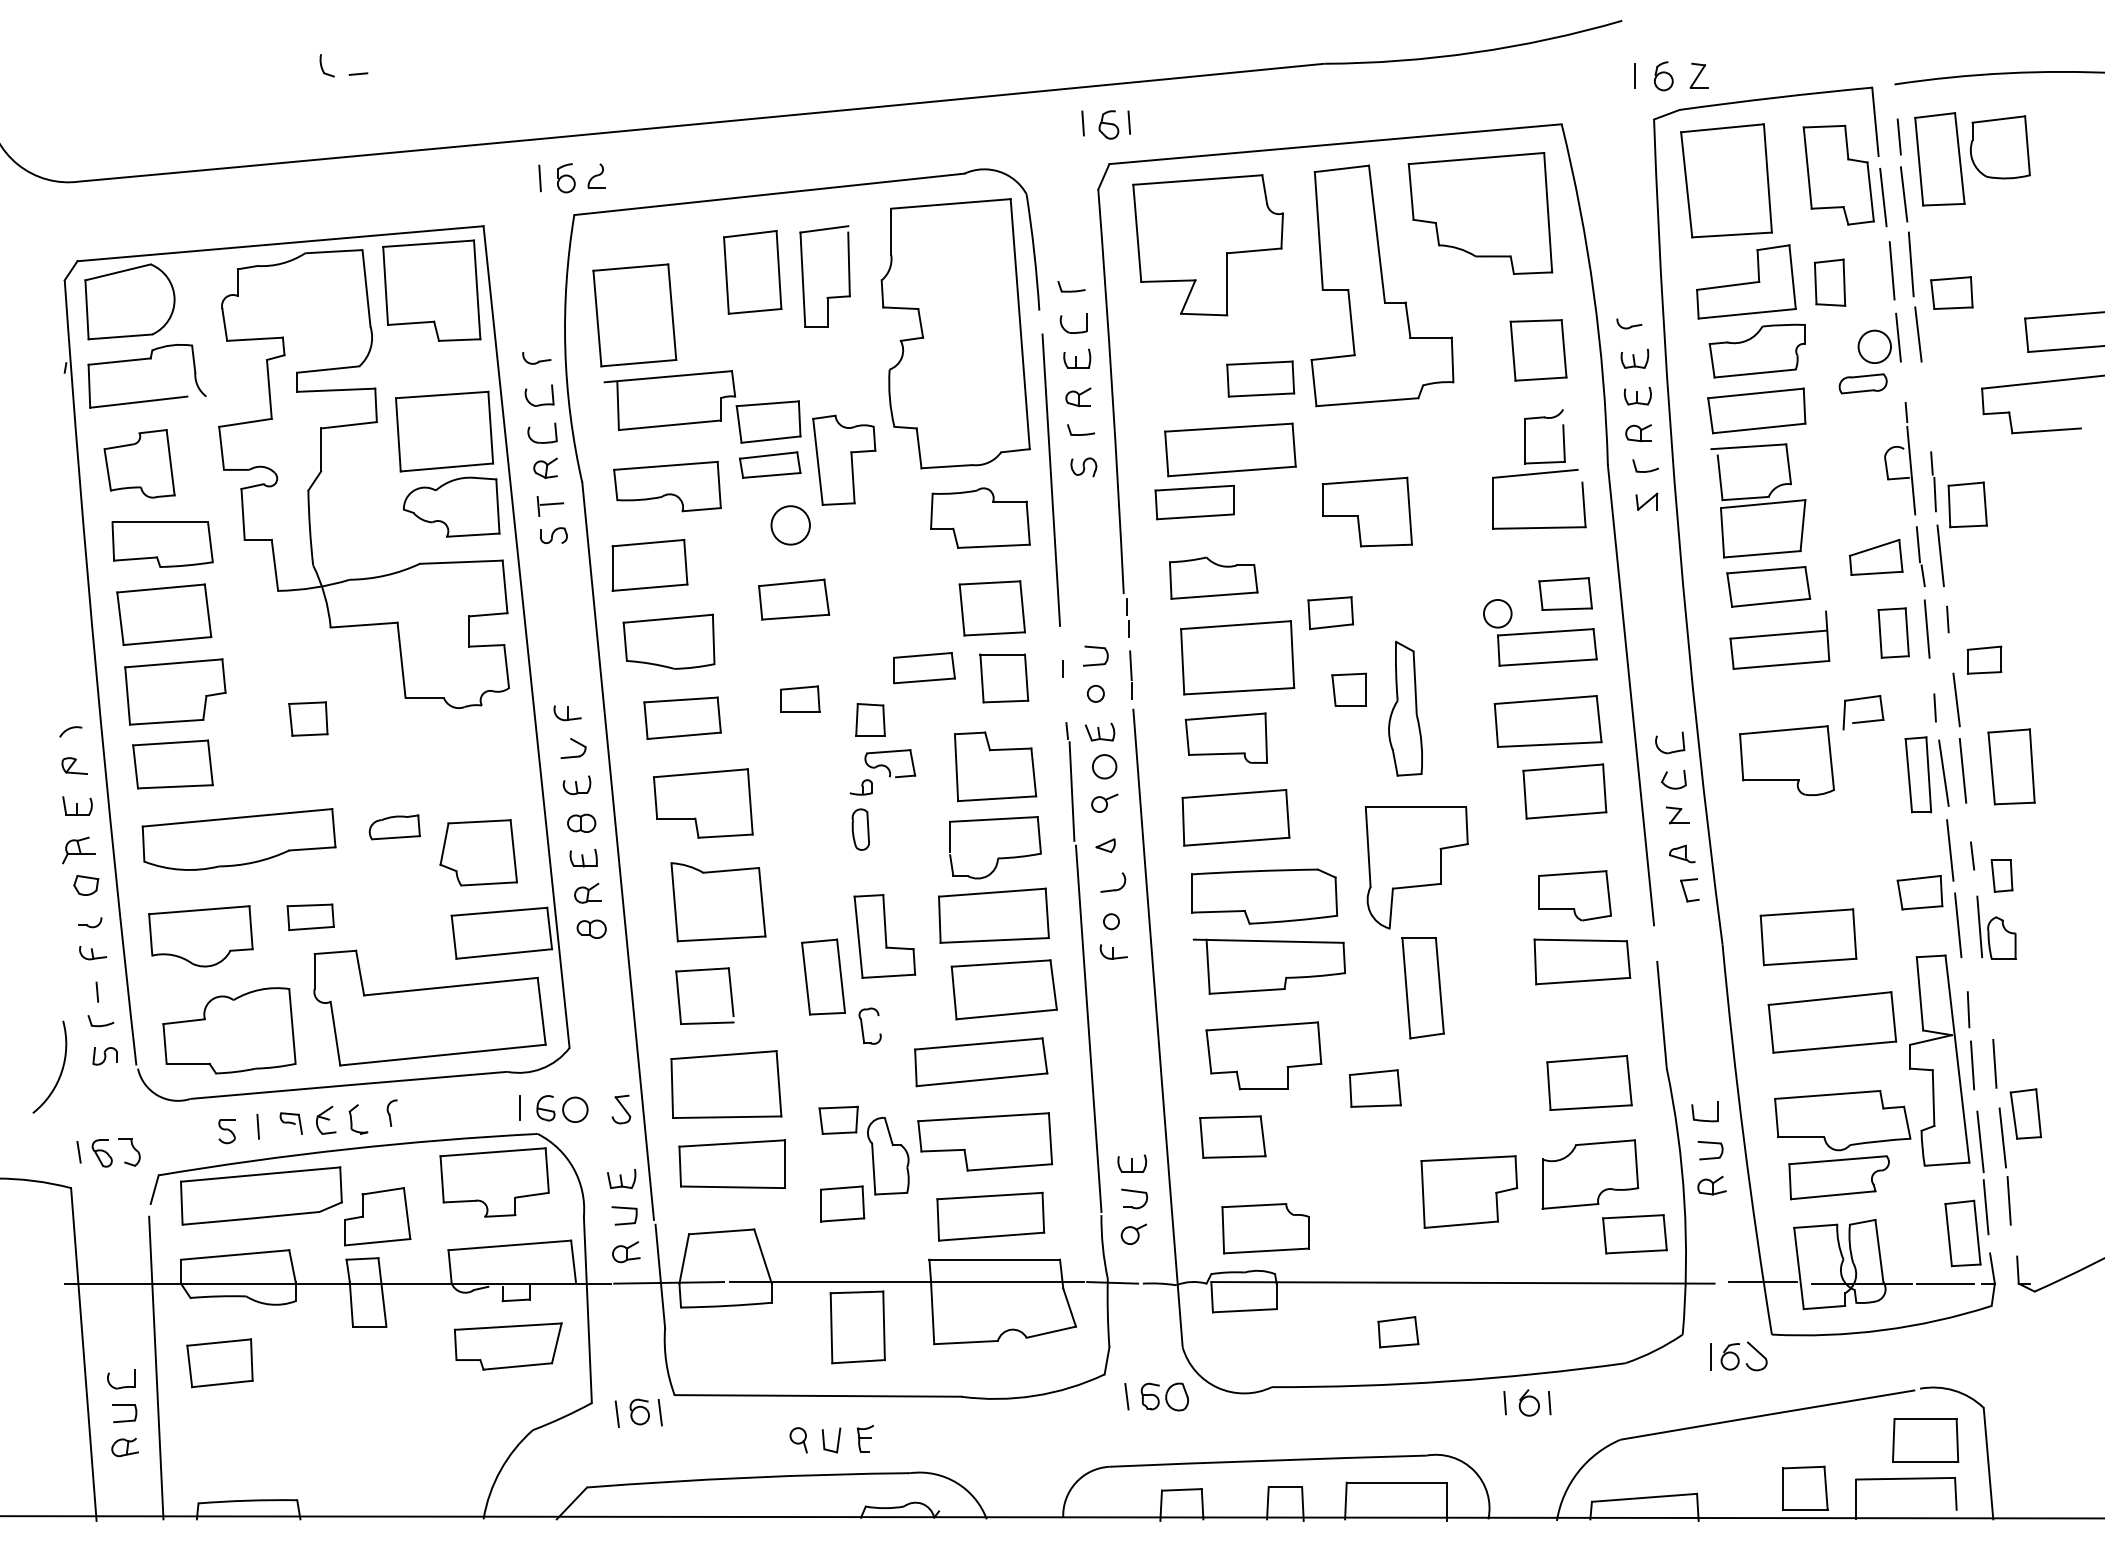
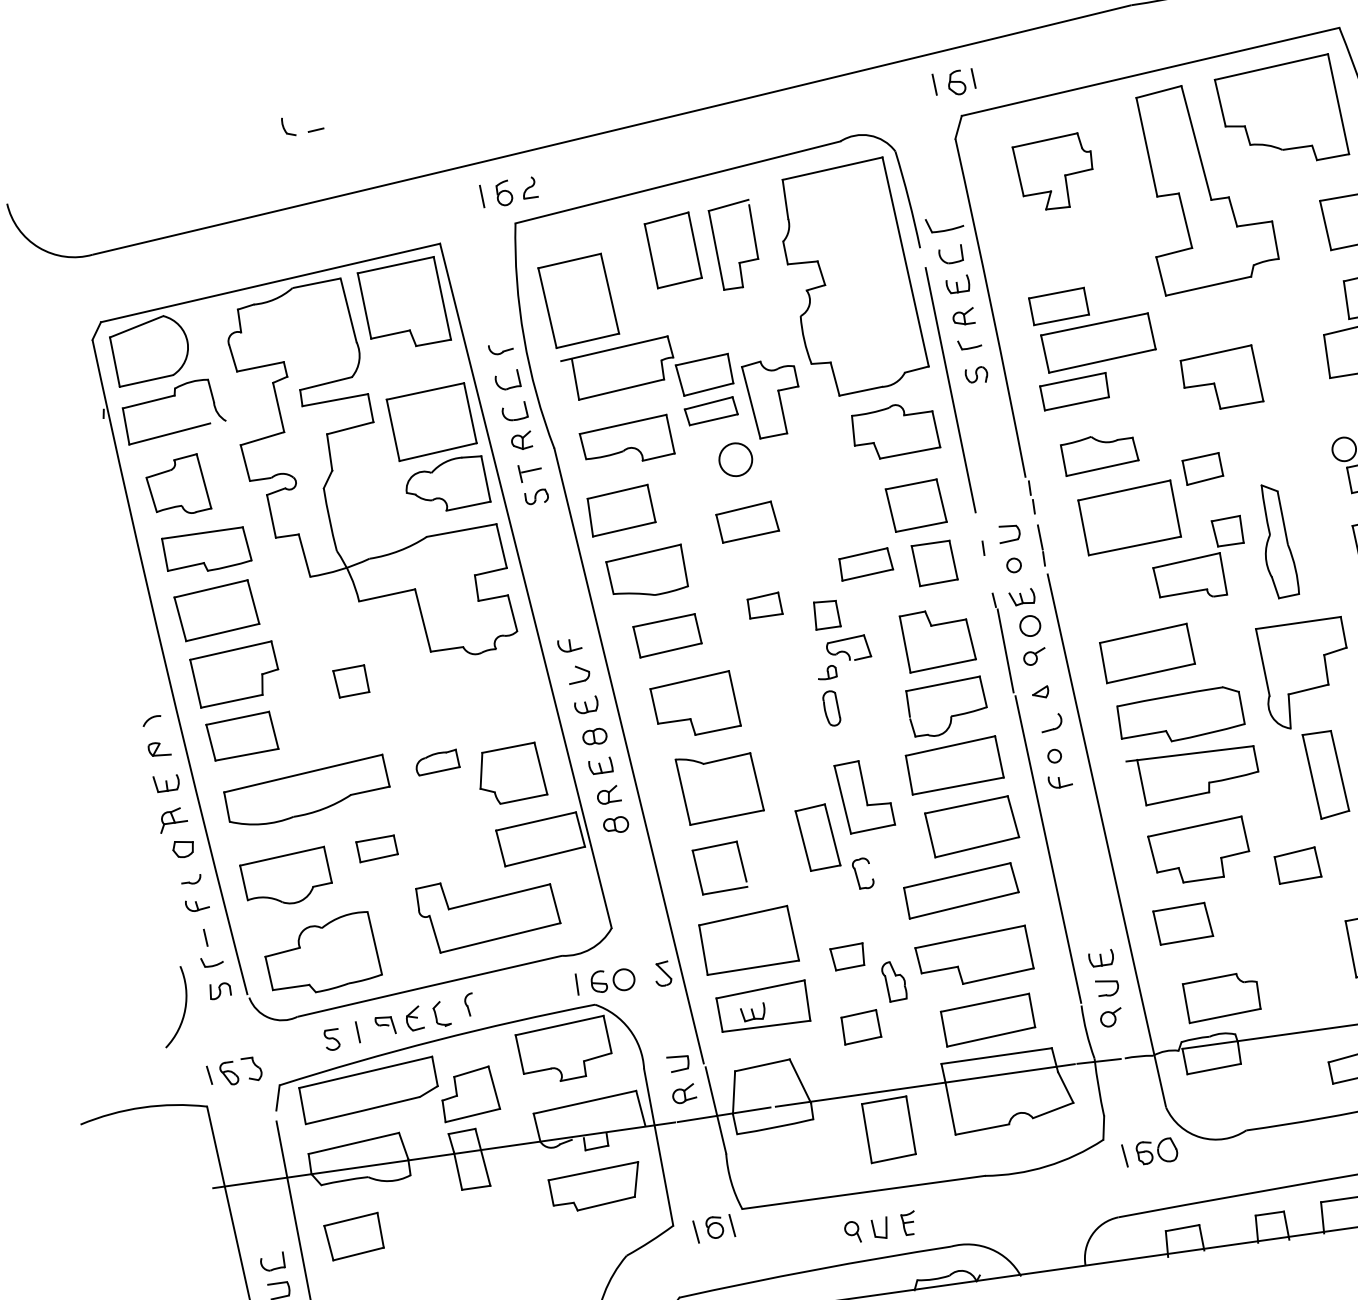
part: (1207, 245) -> (1054, 172), size x0.6
part: (1071, 286) -> (944, 223), size x1.6
part: (1260, 378) -> (1058, 306), moved
part: (1225, 737) -> (1188, 578), moved
part: (429, 1007) -> (488, 910), size x0.7
part: (888, 1156) -> (894, 981), size x0.6
part: (621, 1178) -> (752, 1012), moved

